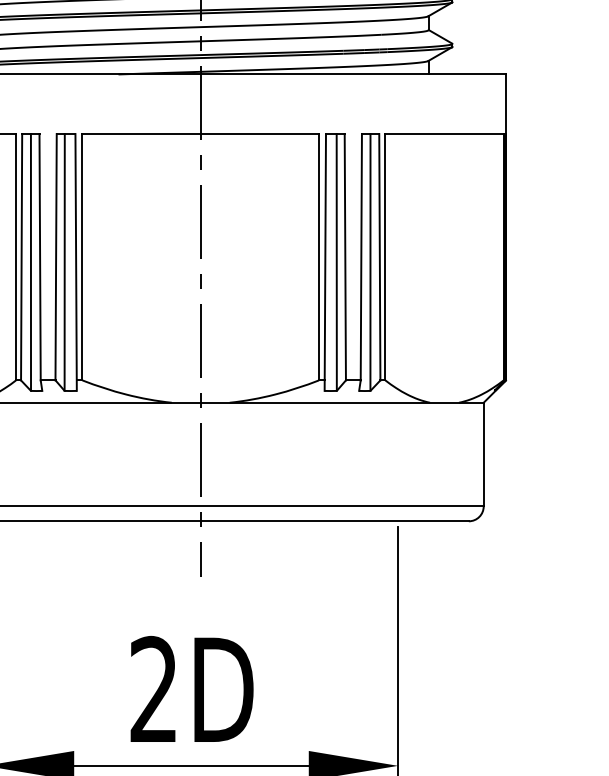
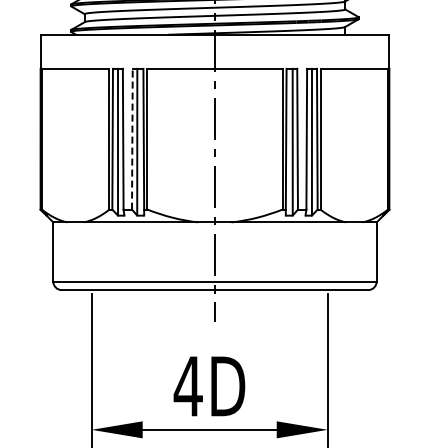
line: (56, 255) -> (132, 138), solid -> dashed
text: (152, 688) -> (187, 385), 2D -> 4D

